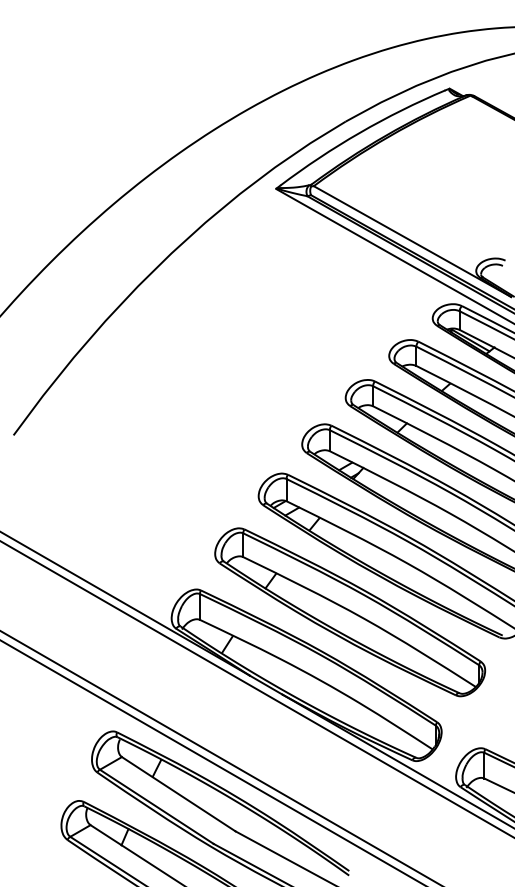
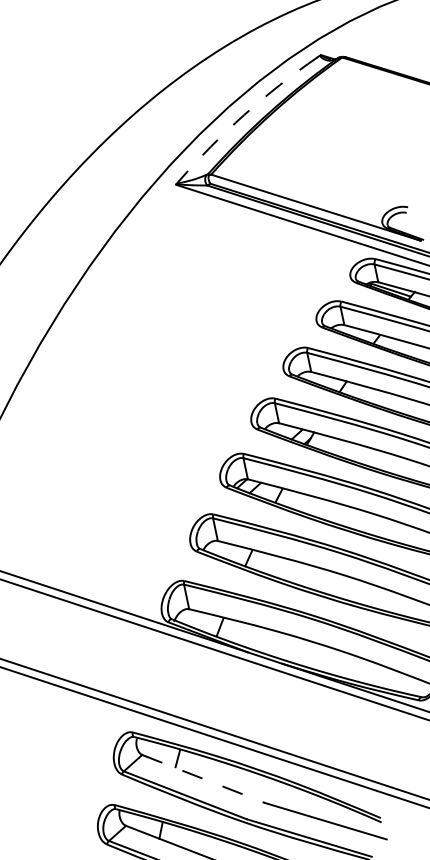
arc: (359, 132) -> (243, 114), solid -> dashed
line: (178, 794) -> (203, 779), solid -> dashed

